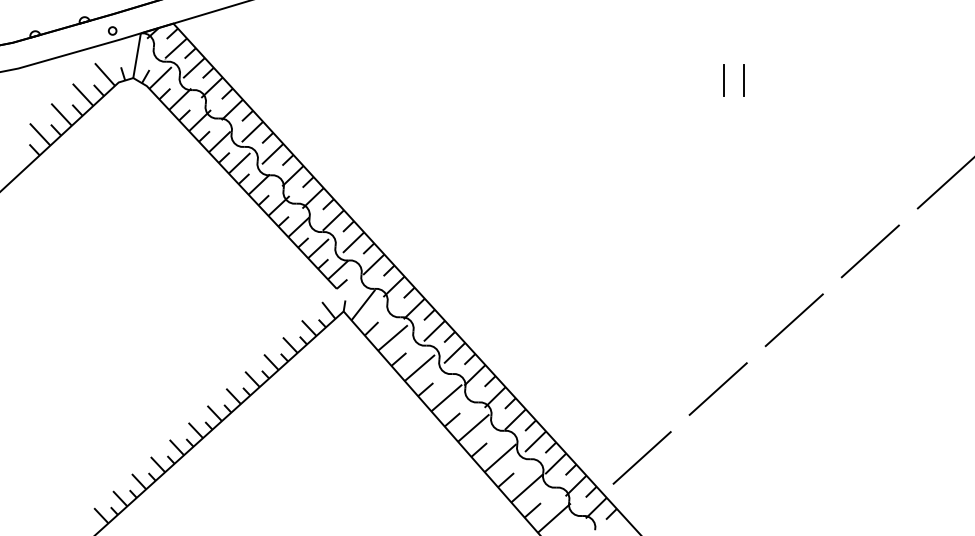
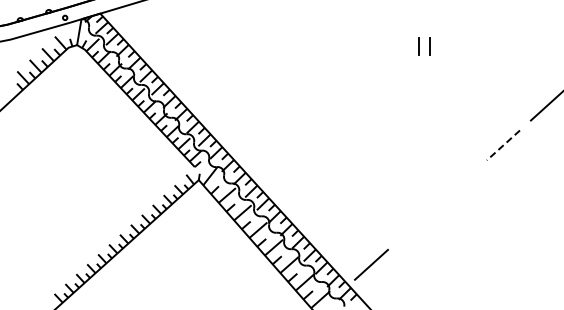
line: (870, 251) -> (503, 145), solid -> dashed
line: (792, 320) -> (458, 185), removed
line: (716, 388) -> (414, 224), removed

